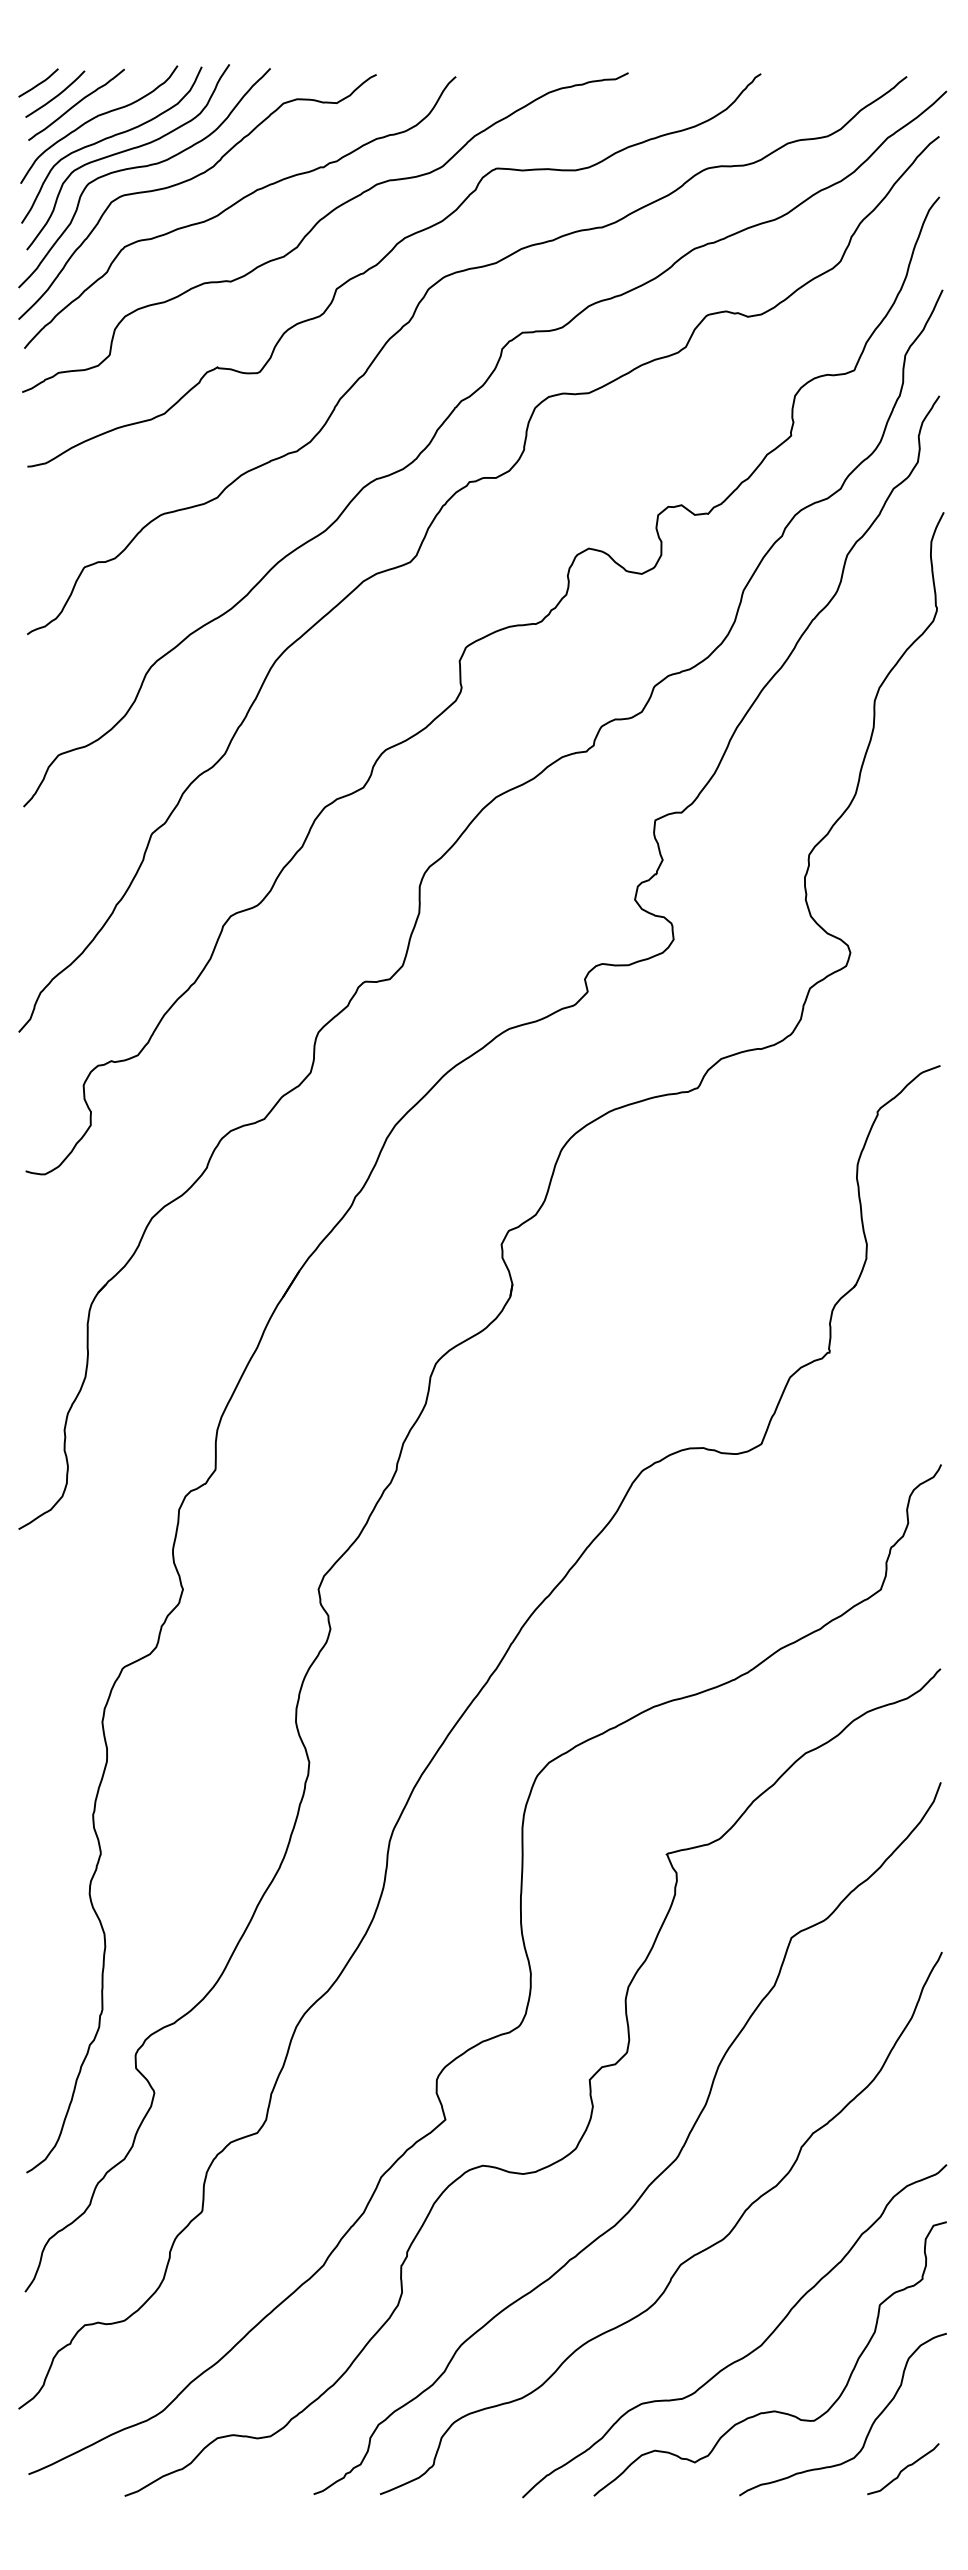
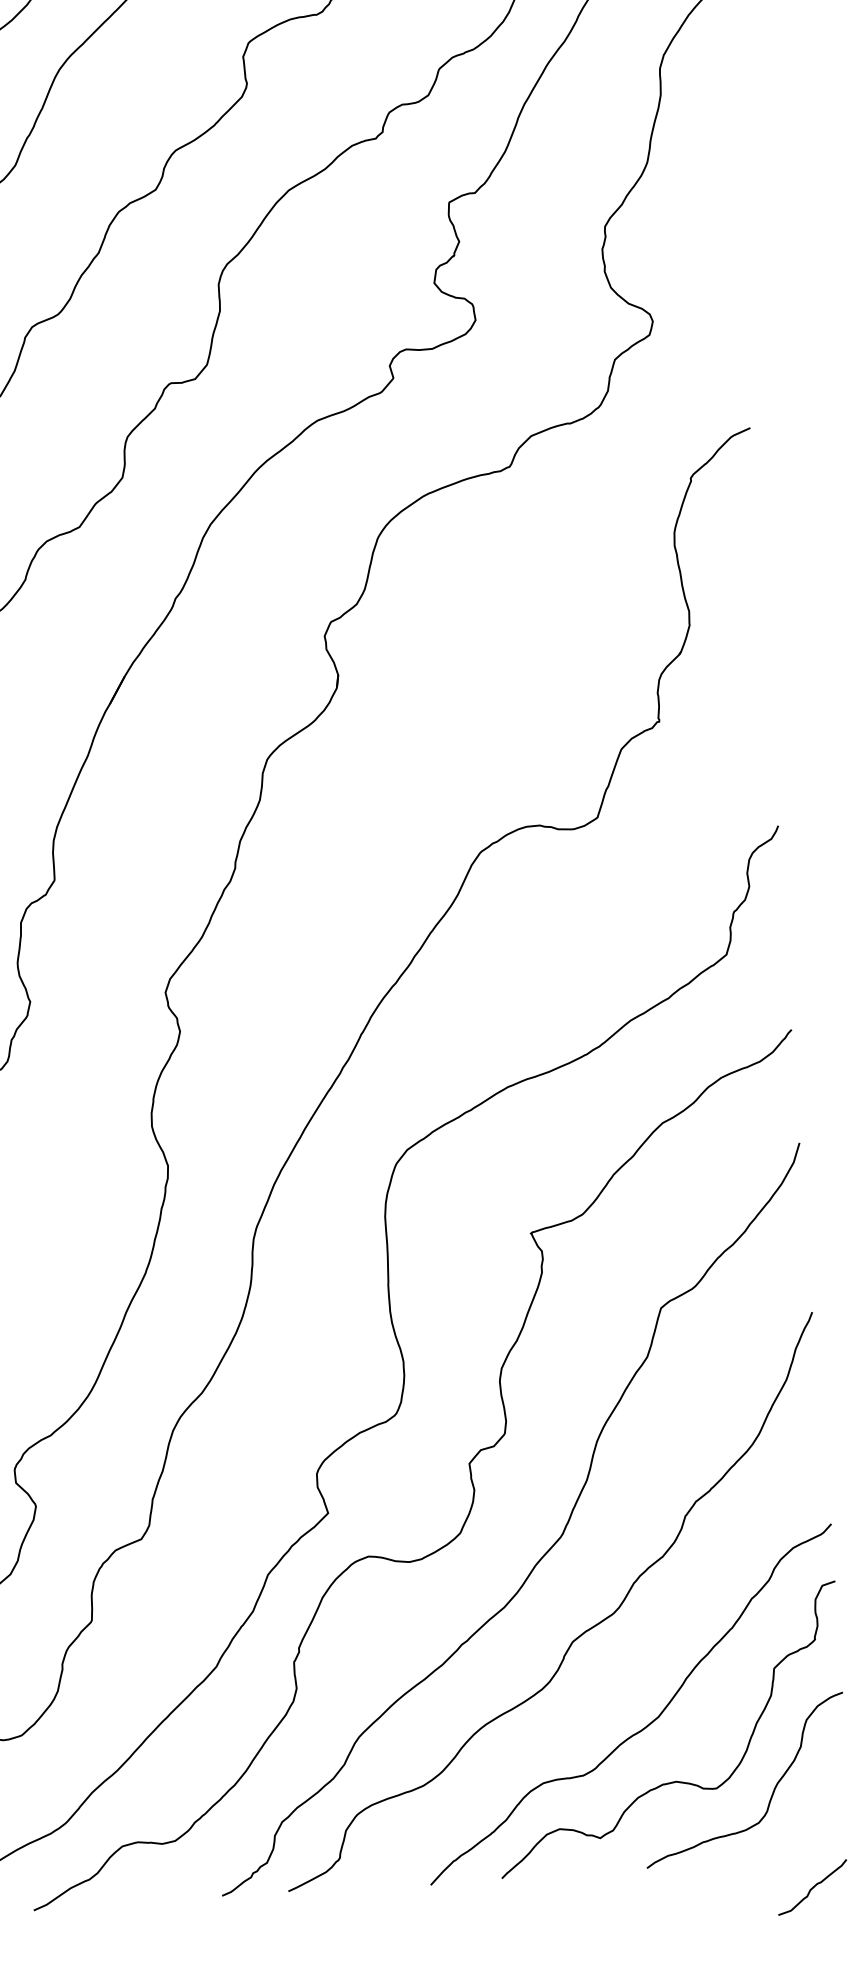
curve: (903, 2469) -> (812, 1887), moved

